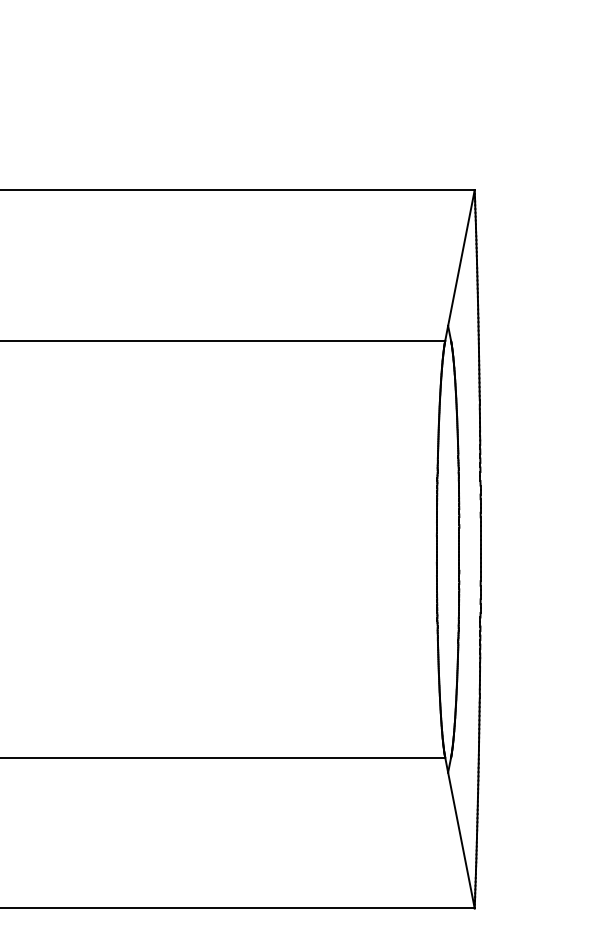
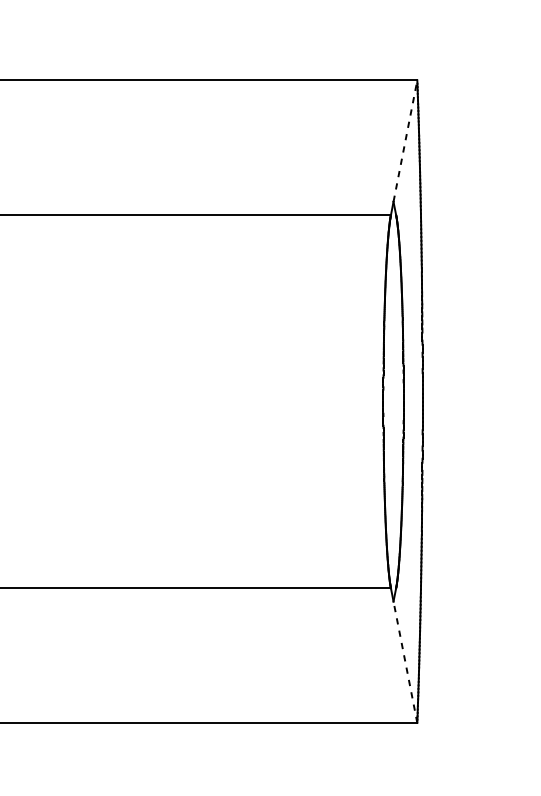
line: (461, 257) -> (405, 140), solid -> dashed
line: (461, 840) -> (405, 662), solid -> dashed

